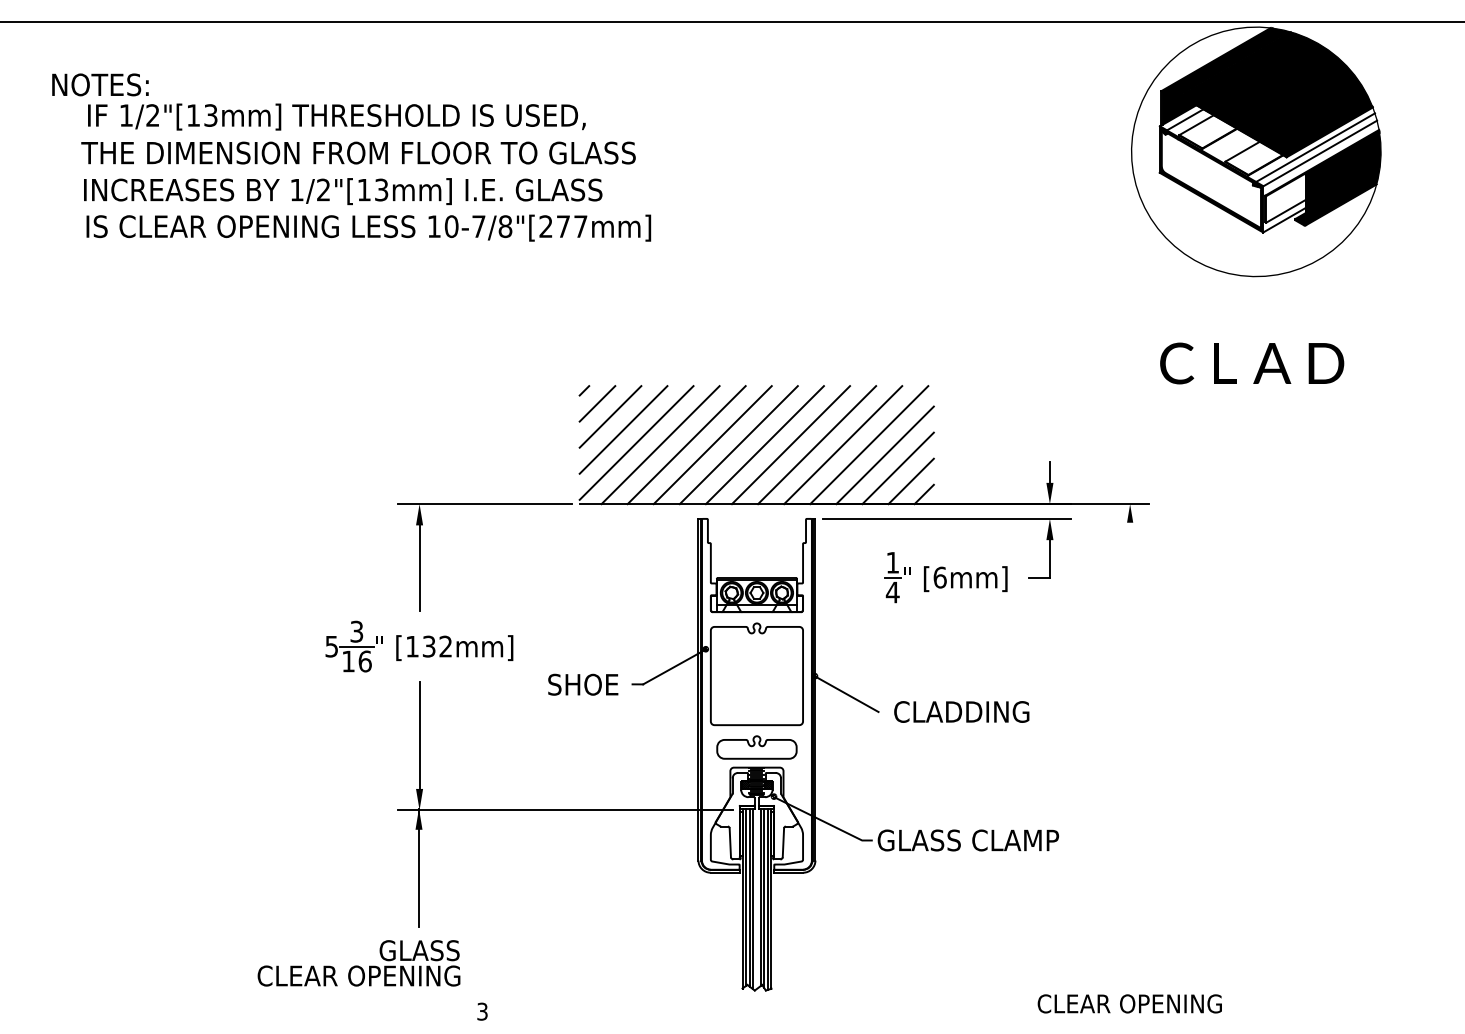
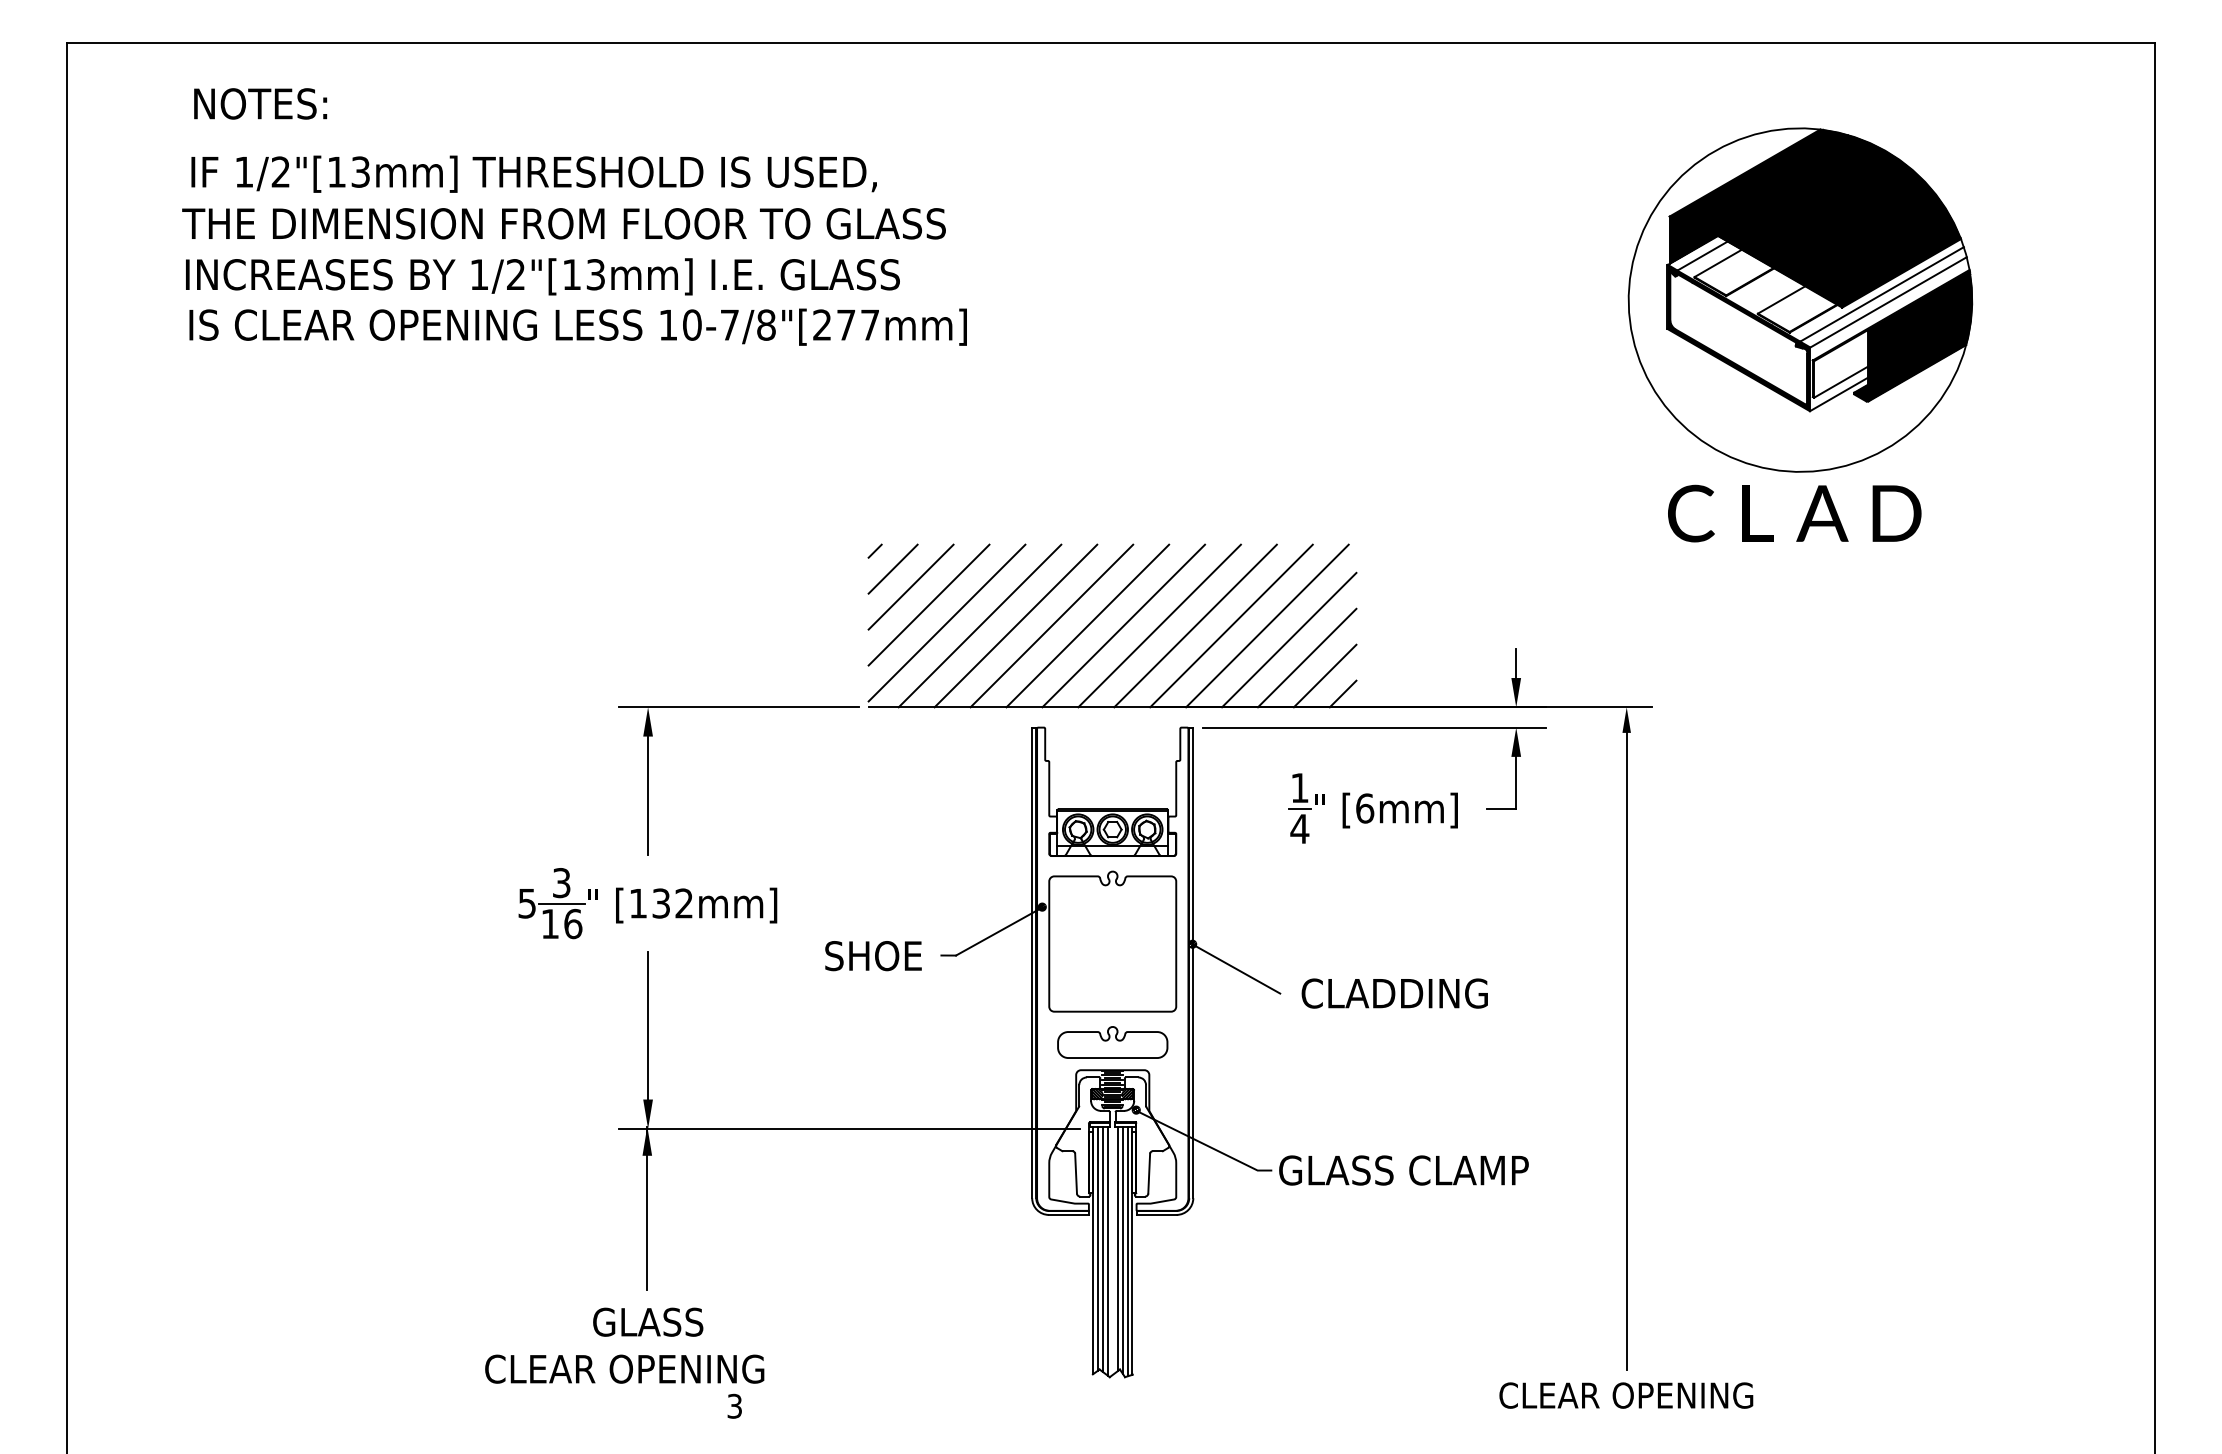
text: (100, 84) -> (260, 103), moved
part: (1256, 151) -> (1800, 299), moved
line: (1129, 753) -> (1626, 1050), added
text: (358, 975) -> (624, 1368), moved

